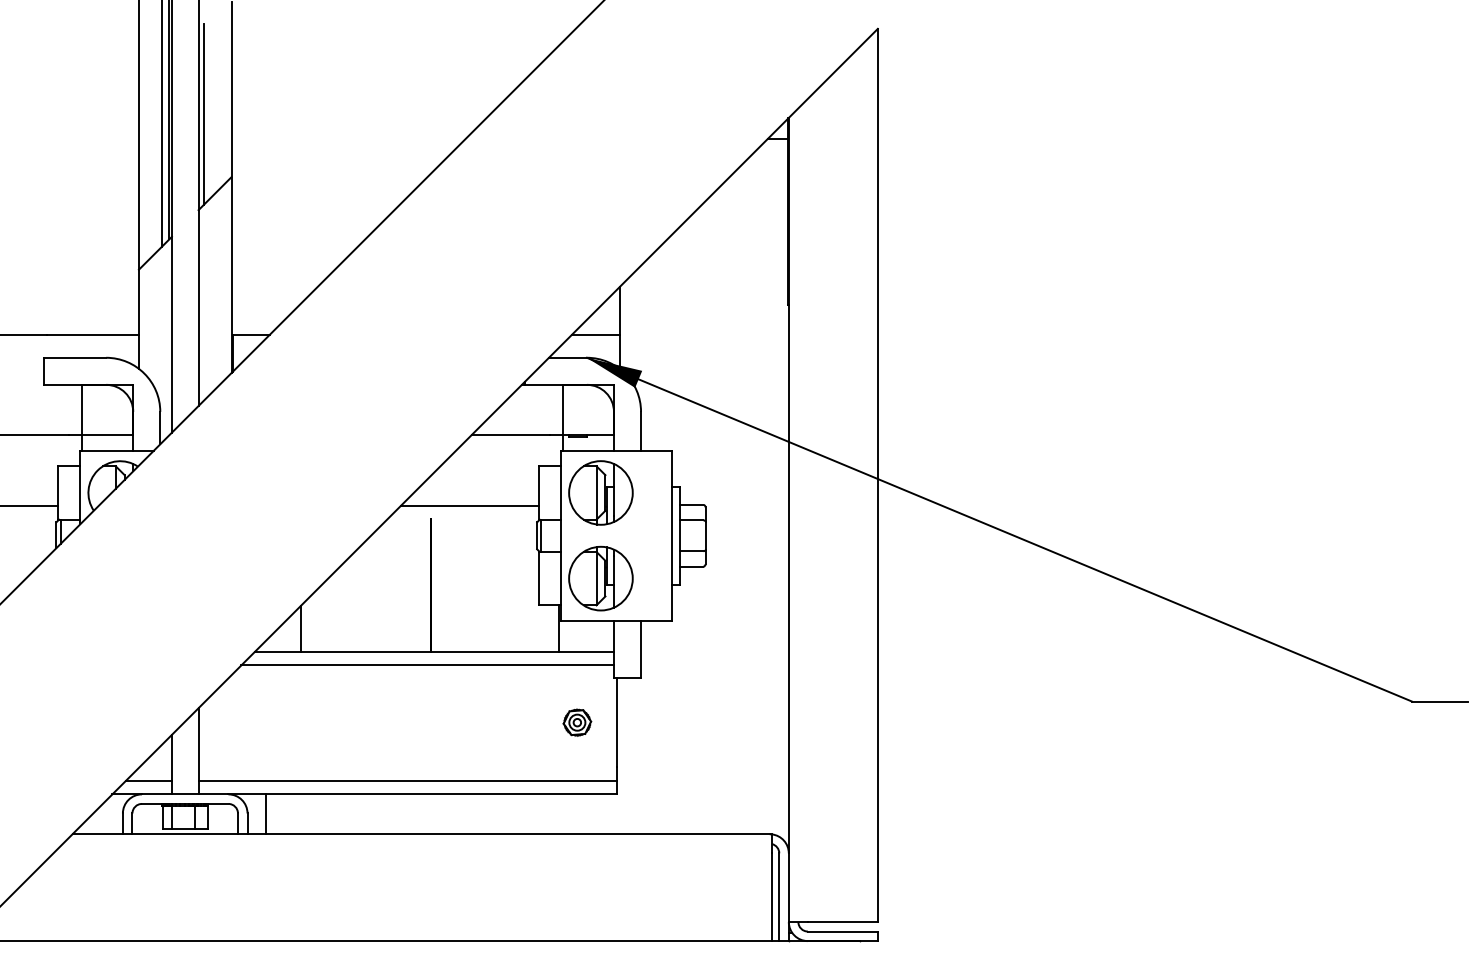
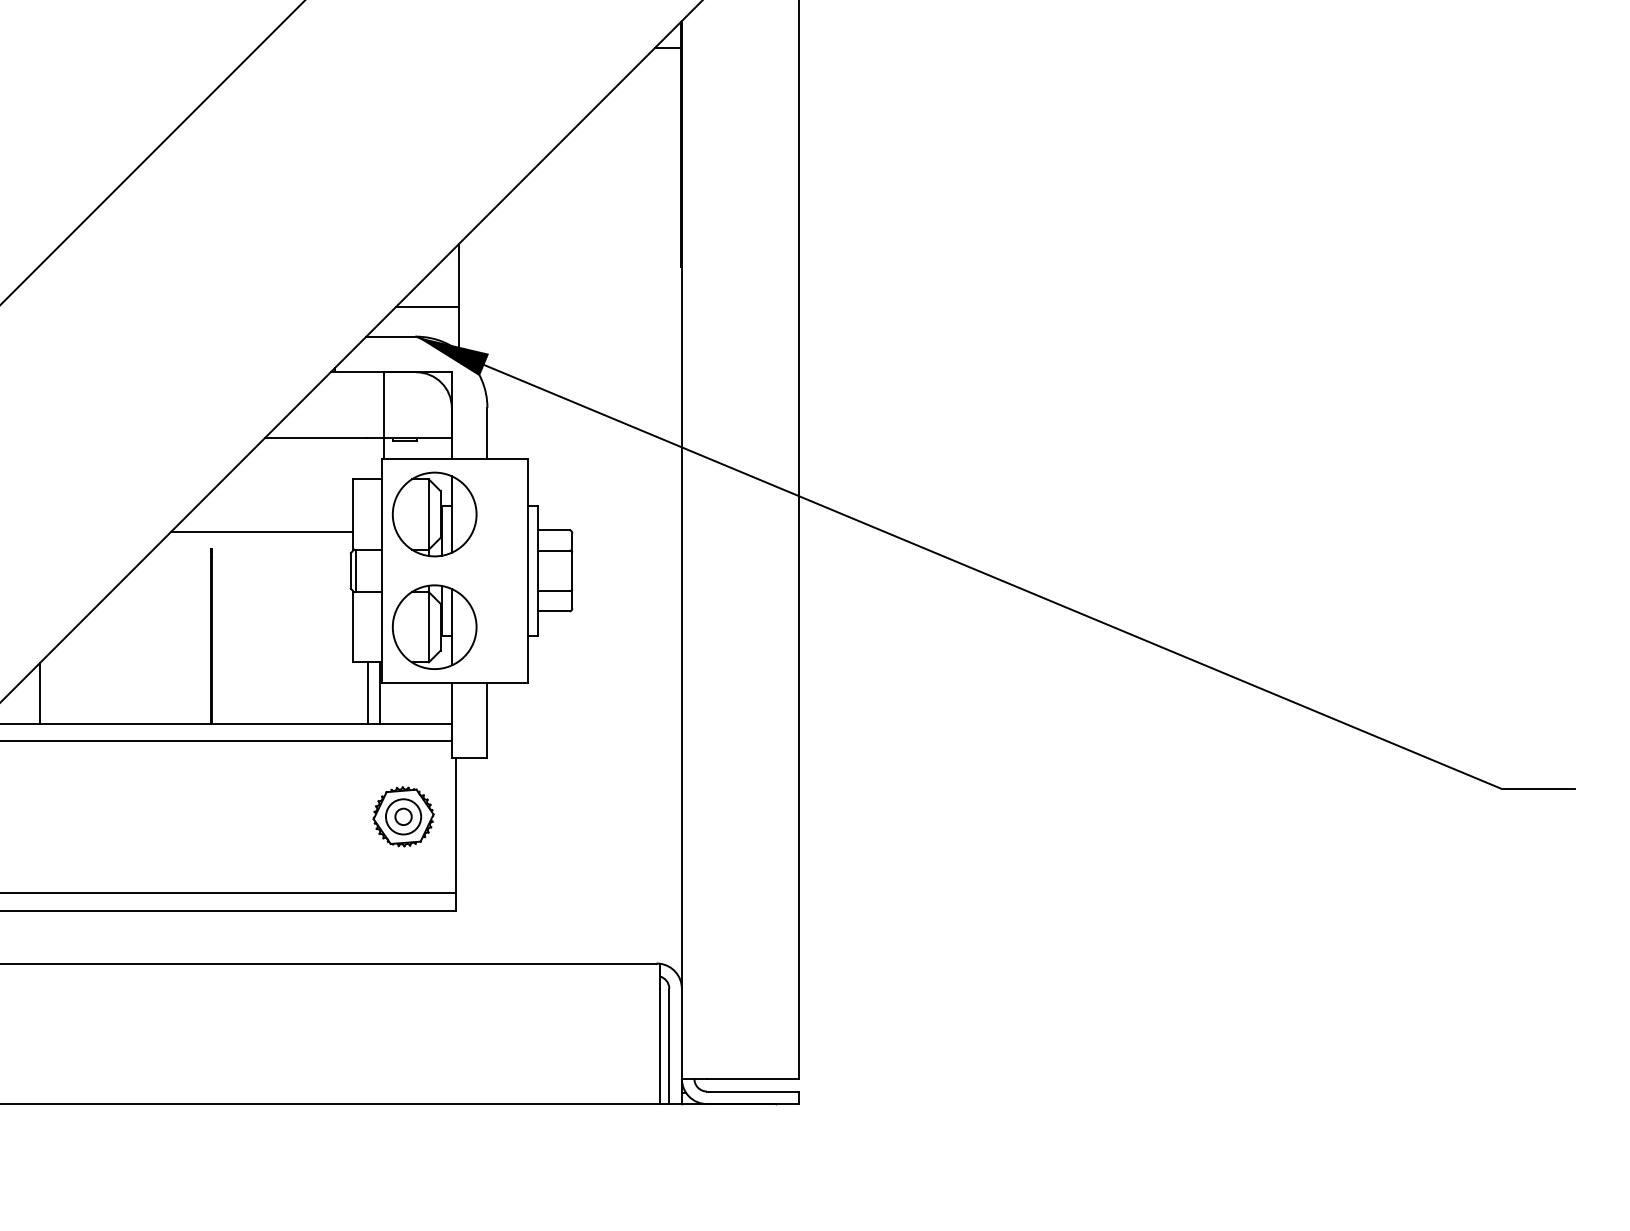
line: (549, 628) -> (367, 692), added
part: (577, 722) -> (403, 816), size x1.67

